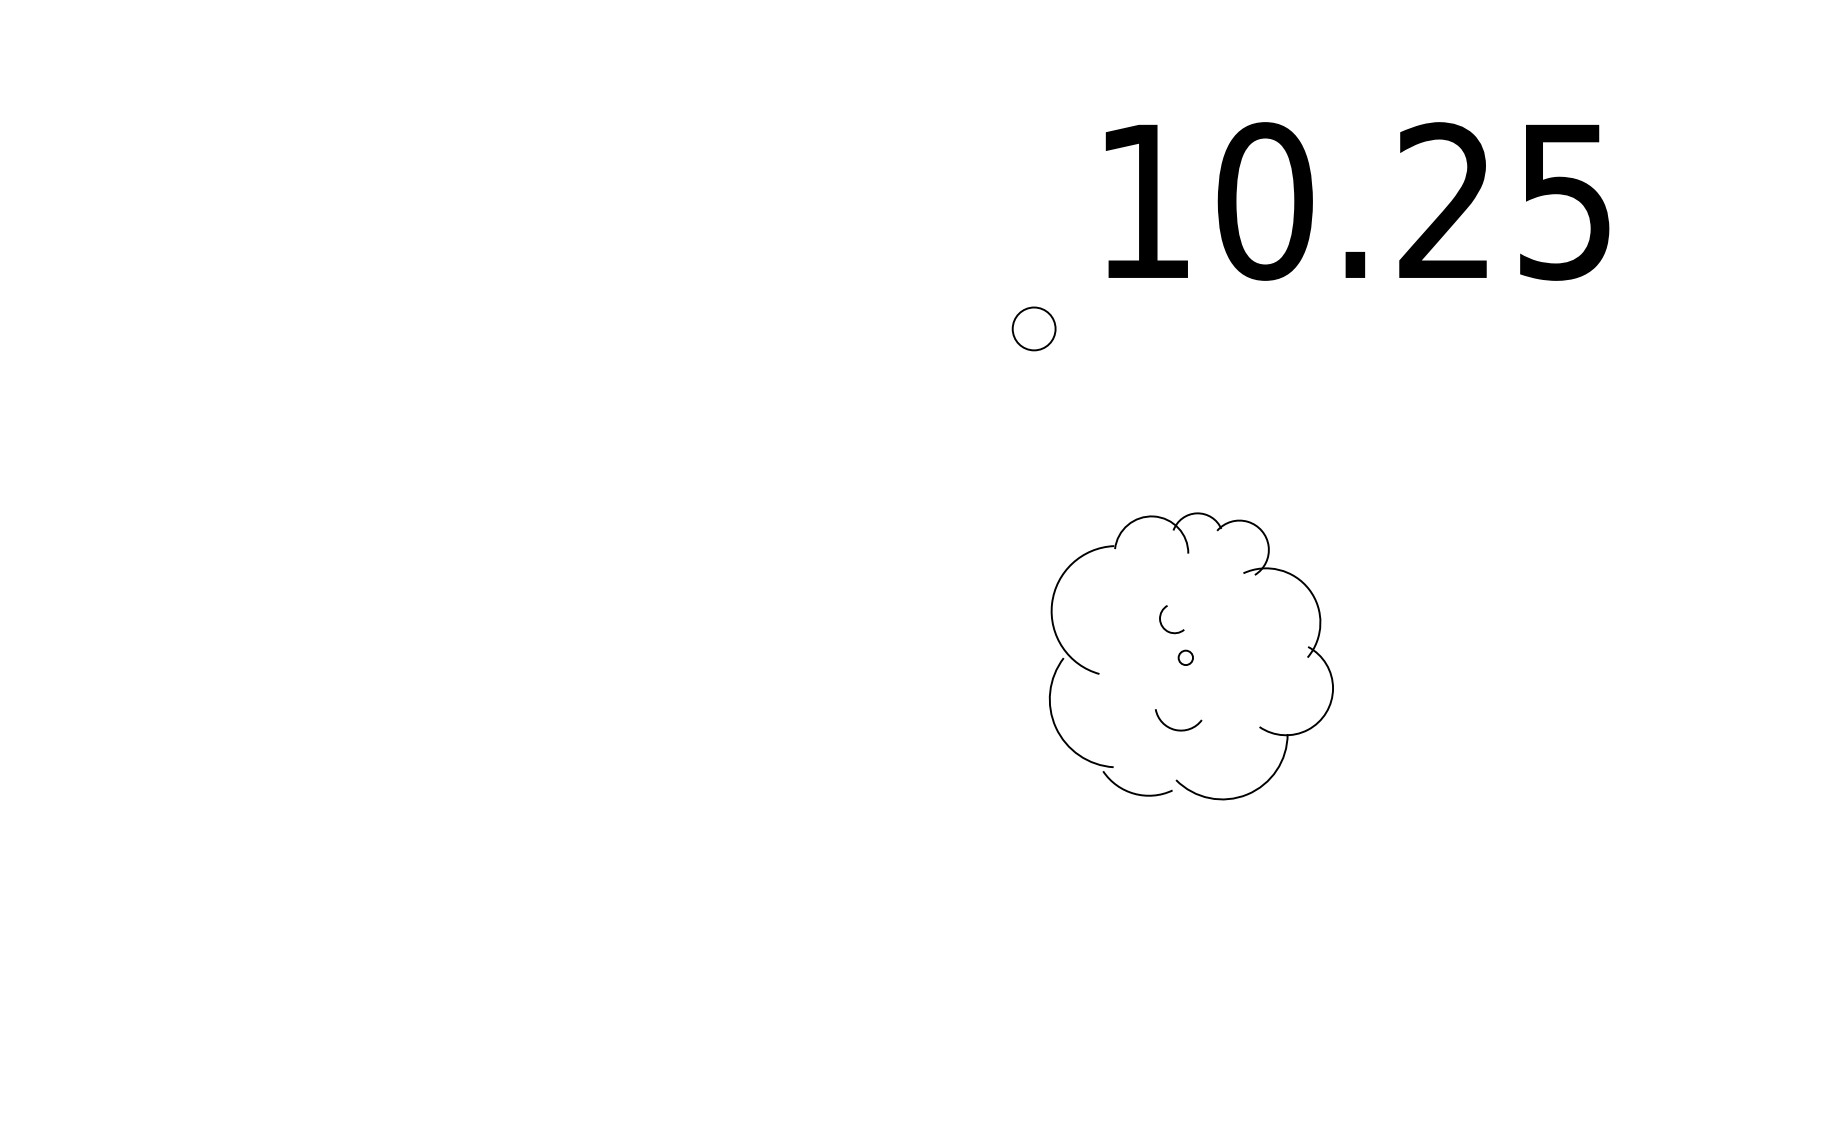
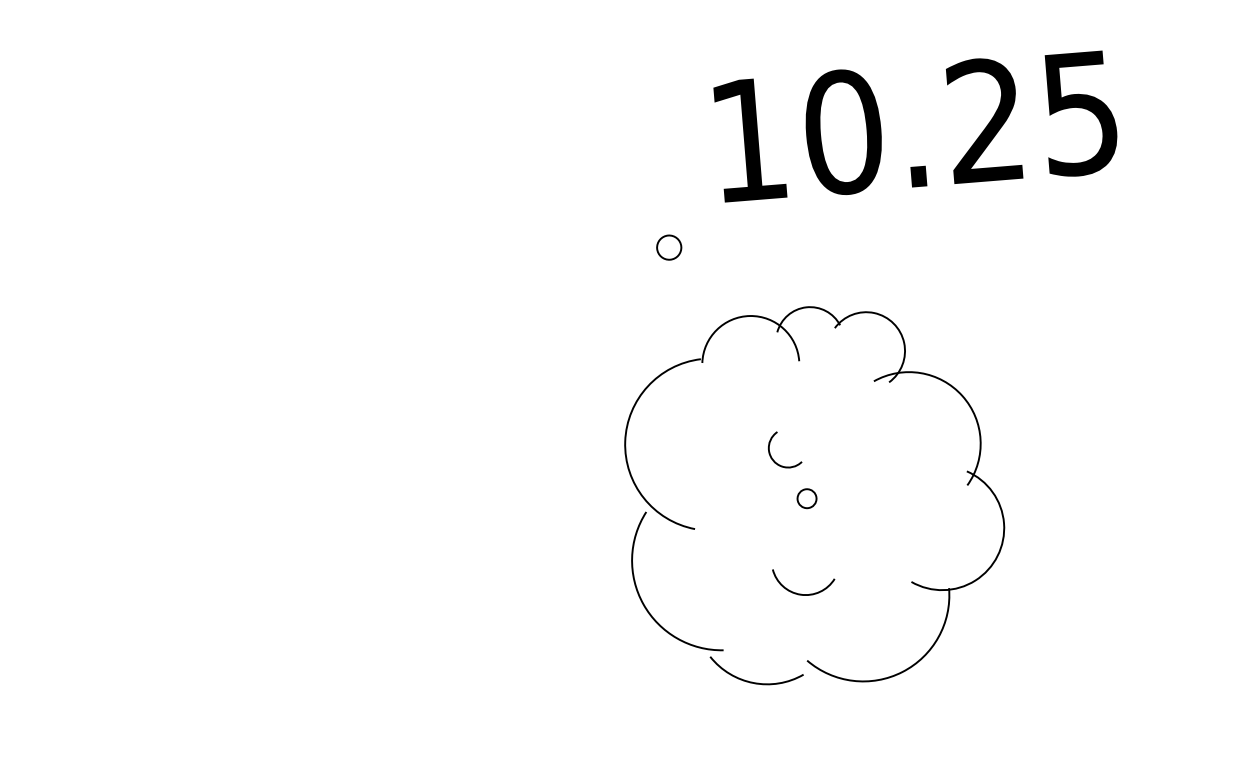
part: (1033, 328) -> (668, 247), size x0.71
part: (1191, 656) -> (814, 496), size x1.67

